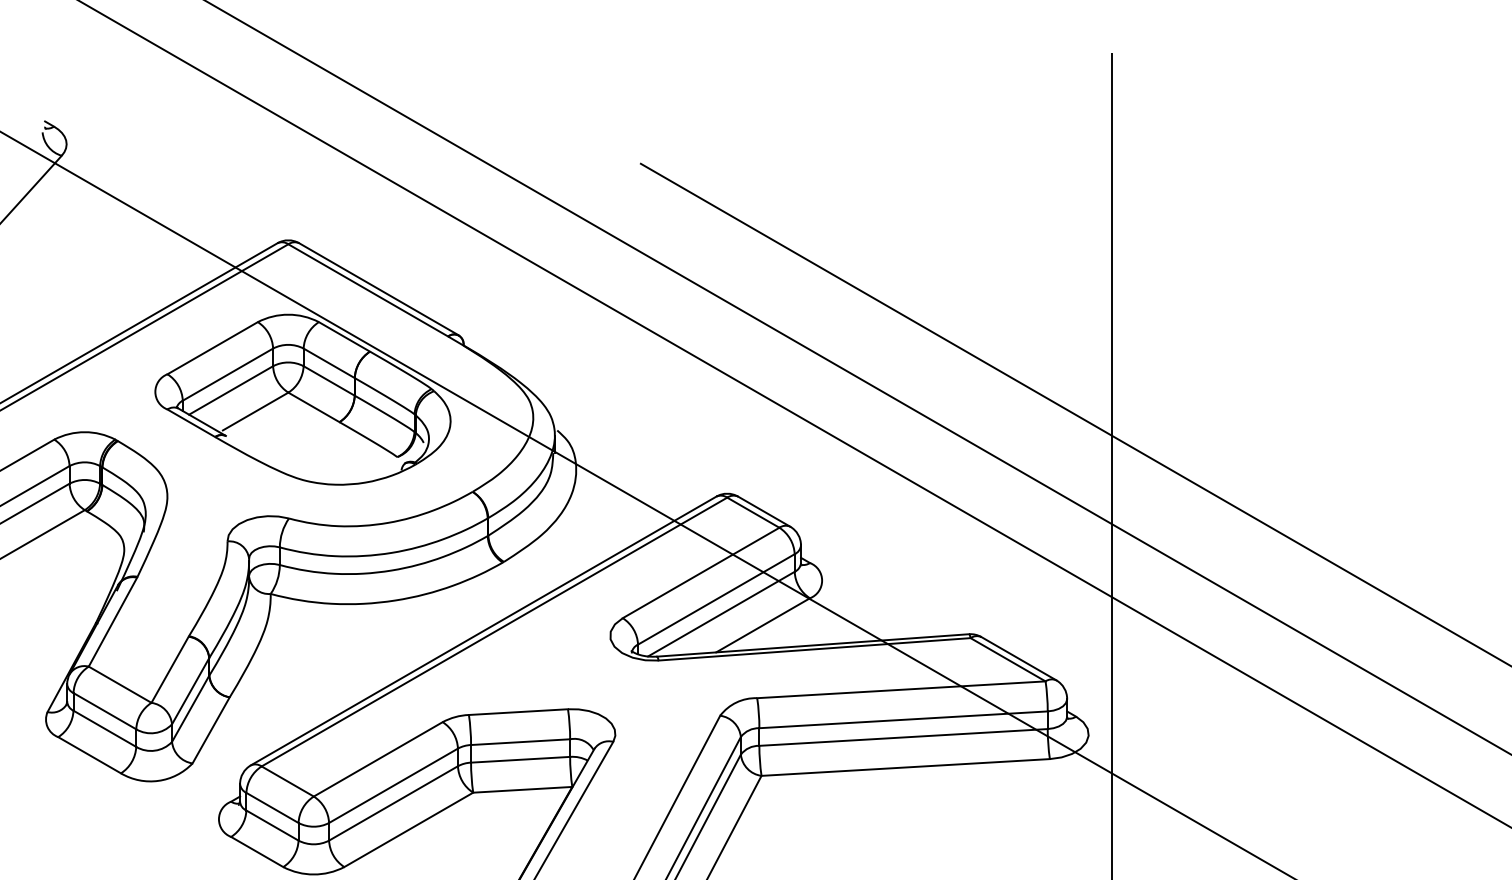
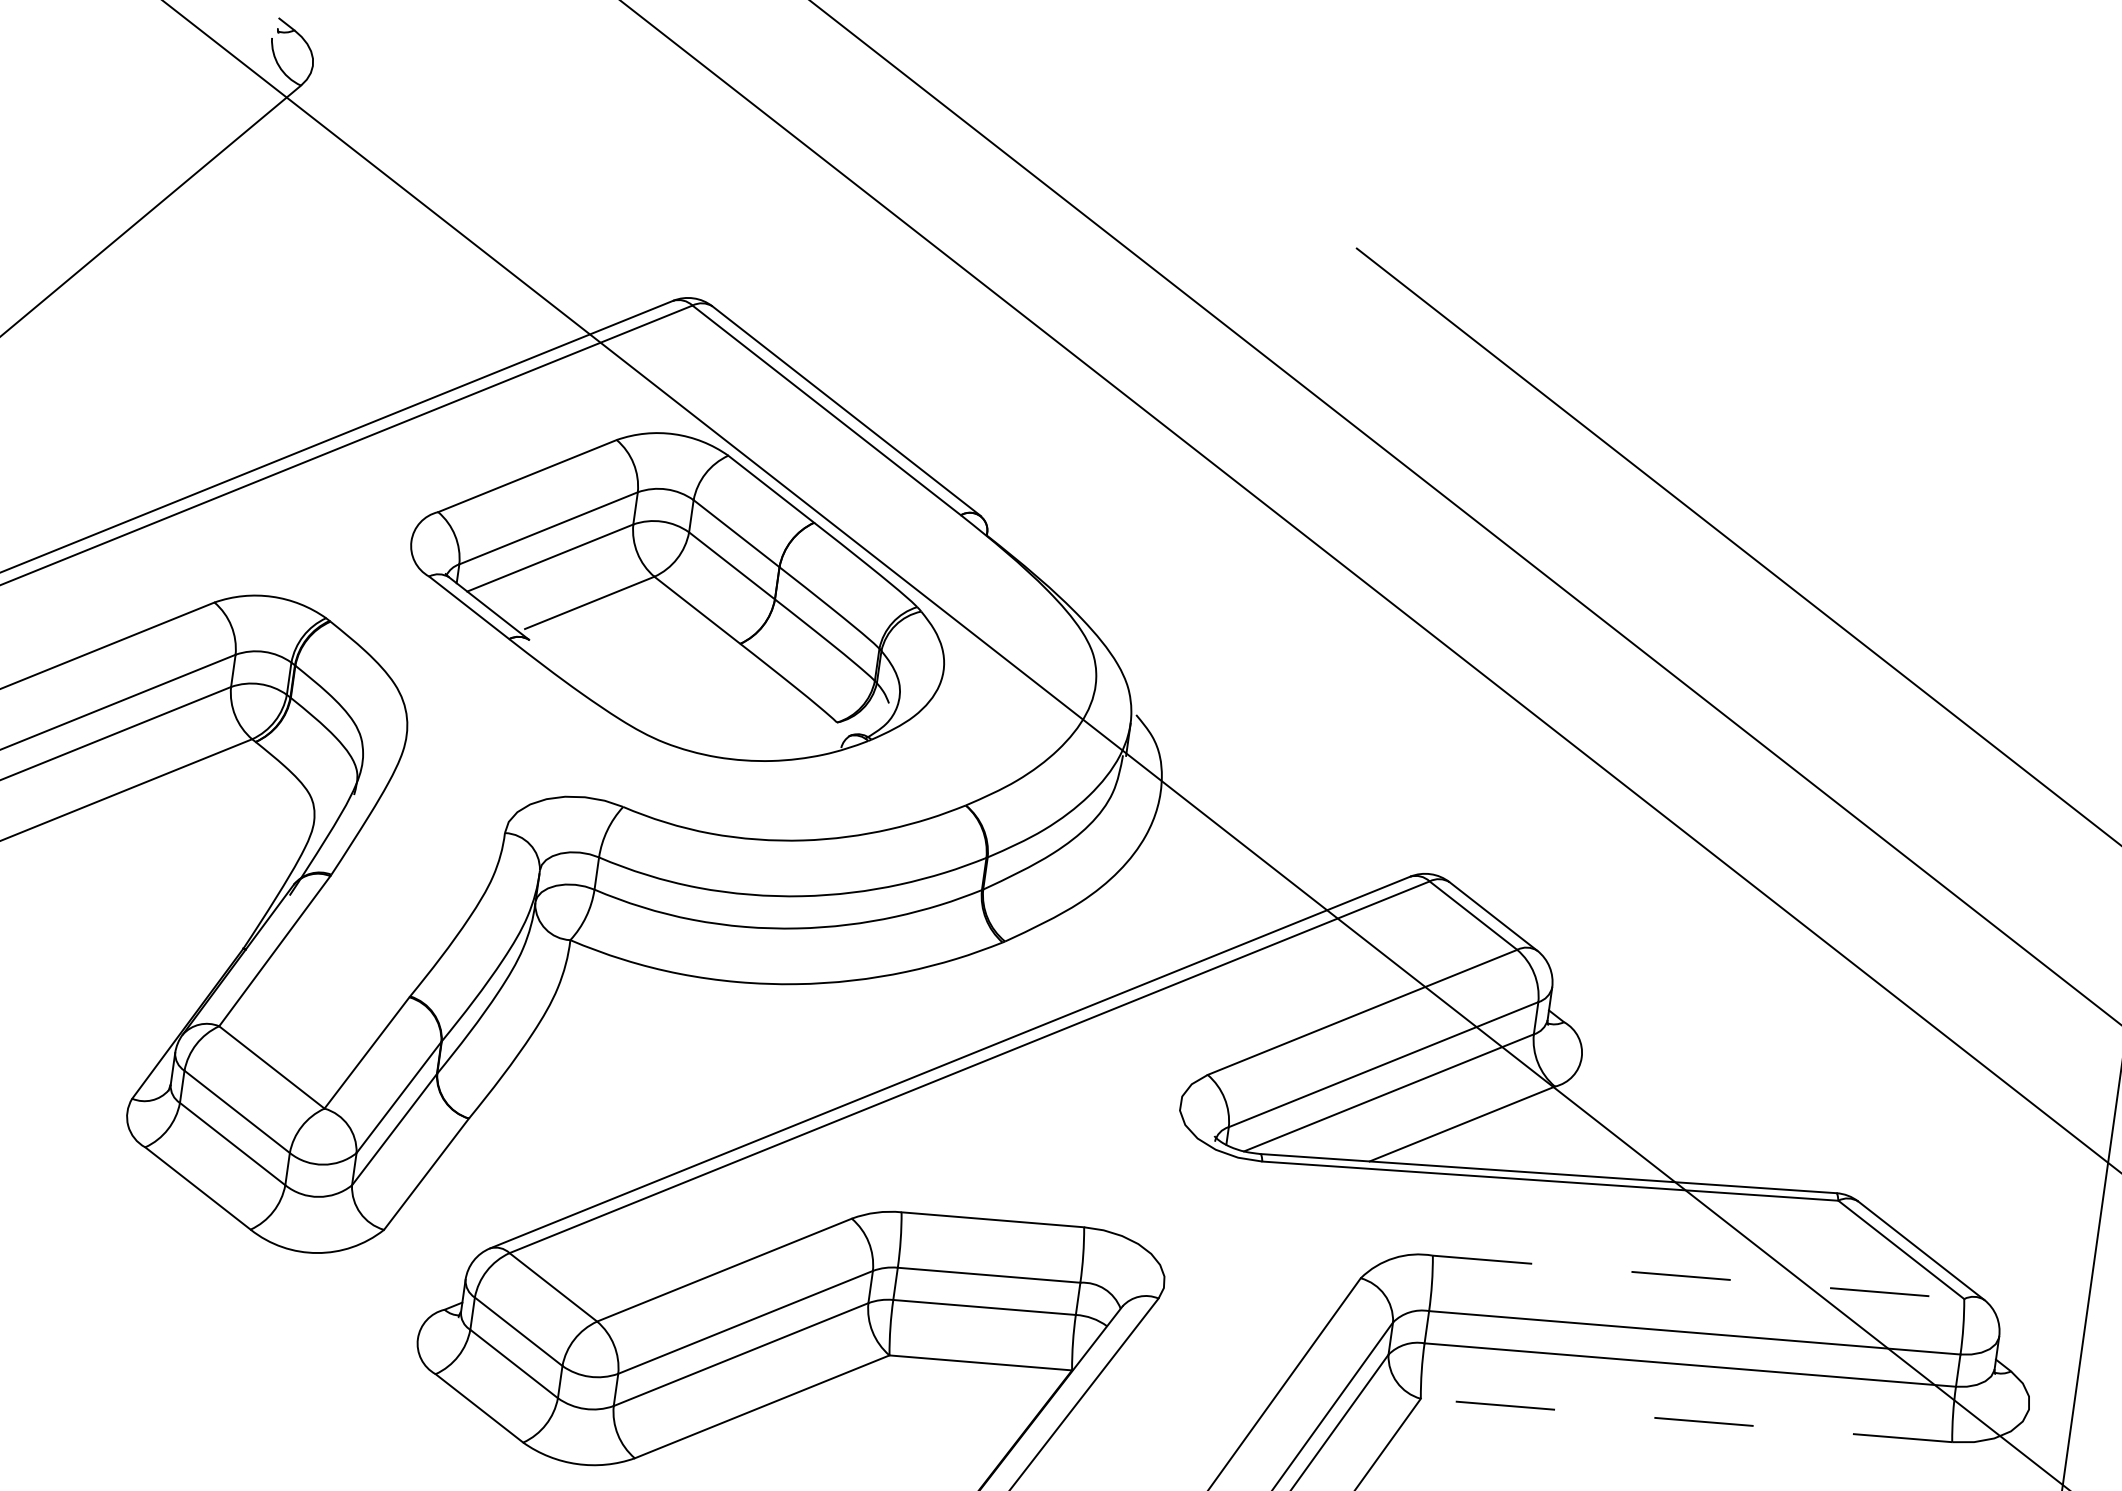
line: (901, 689) -> (1698, 1276), solid -> dashed
line: (905, 767) -> (1686, 1420), solid -> dashed

